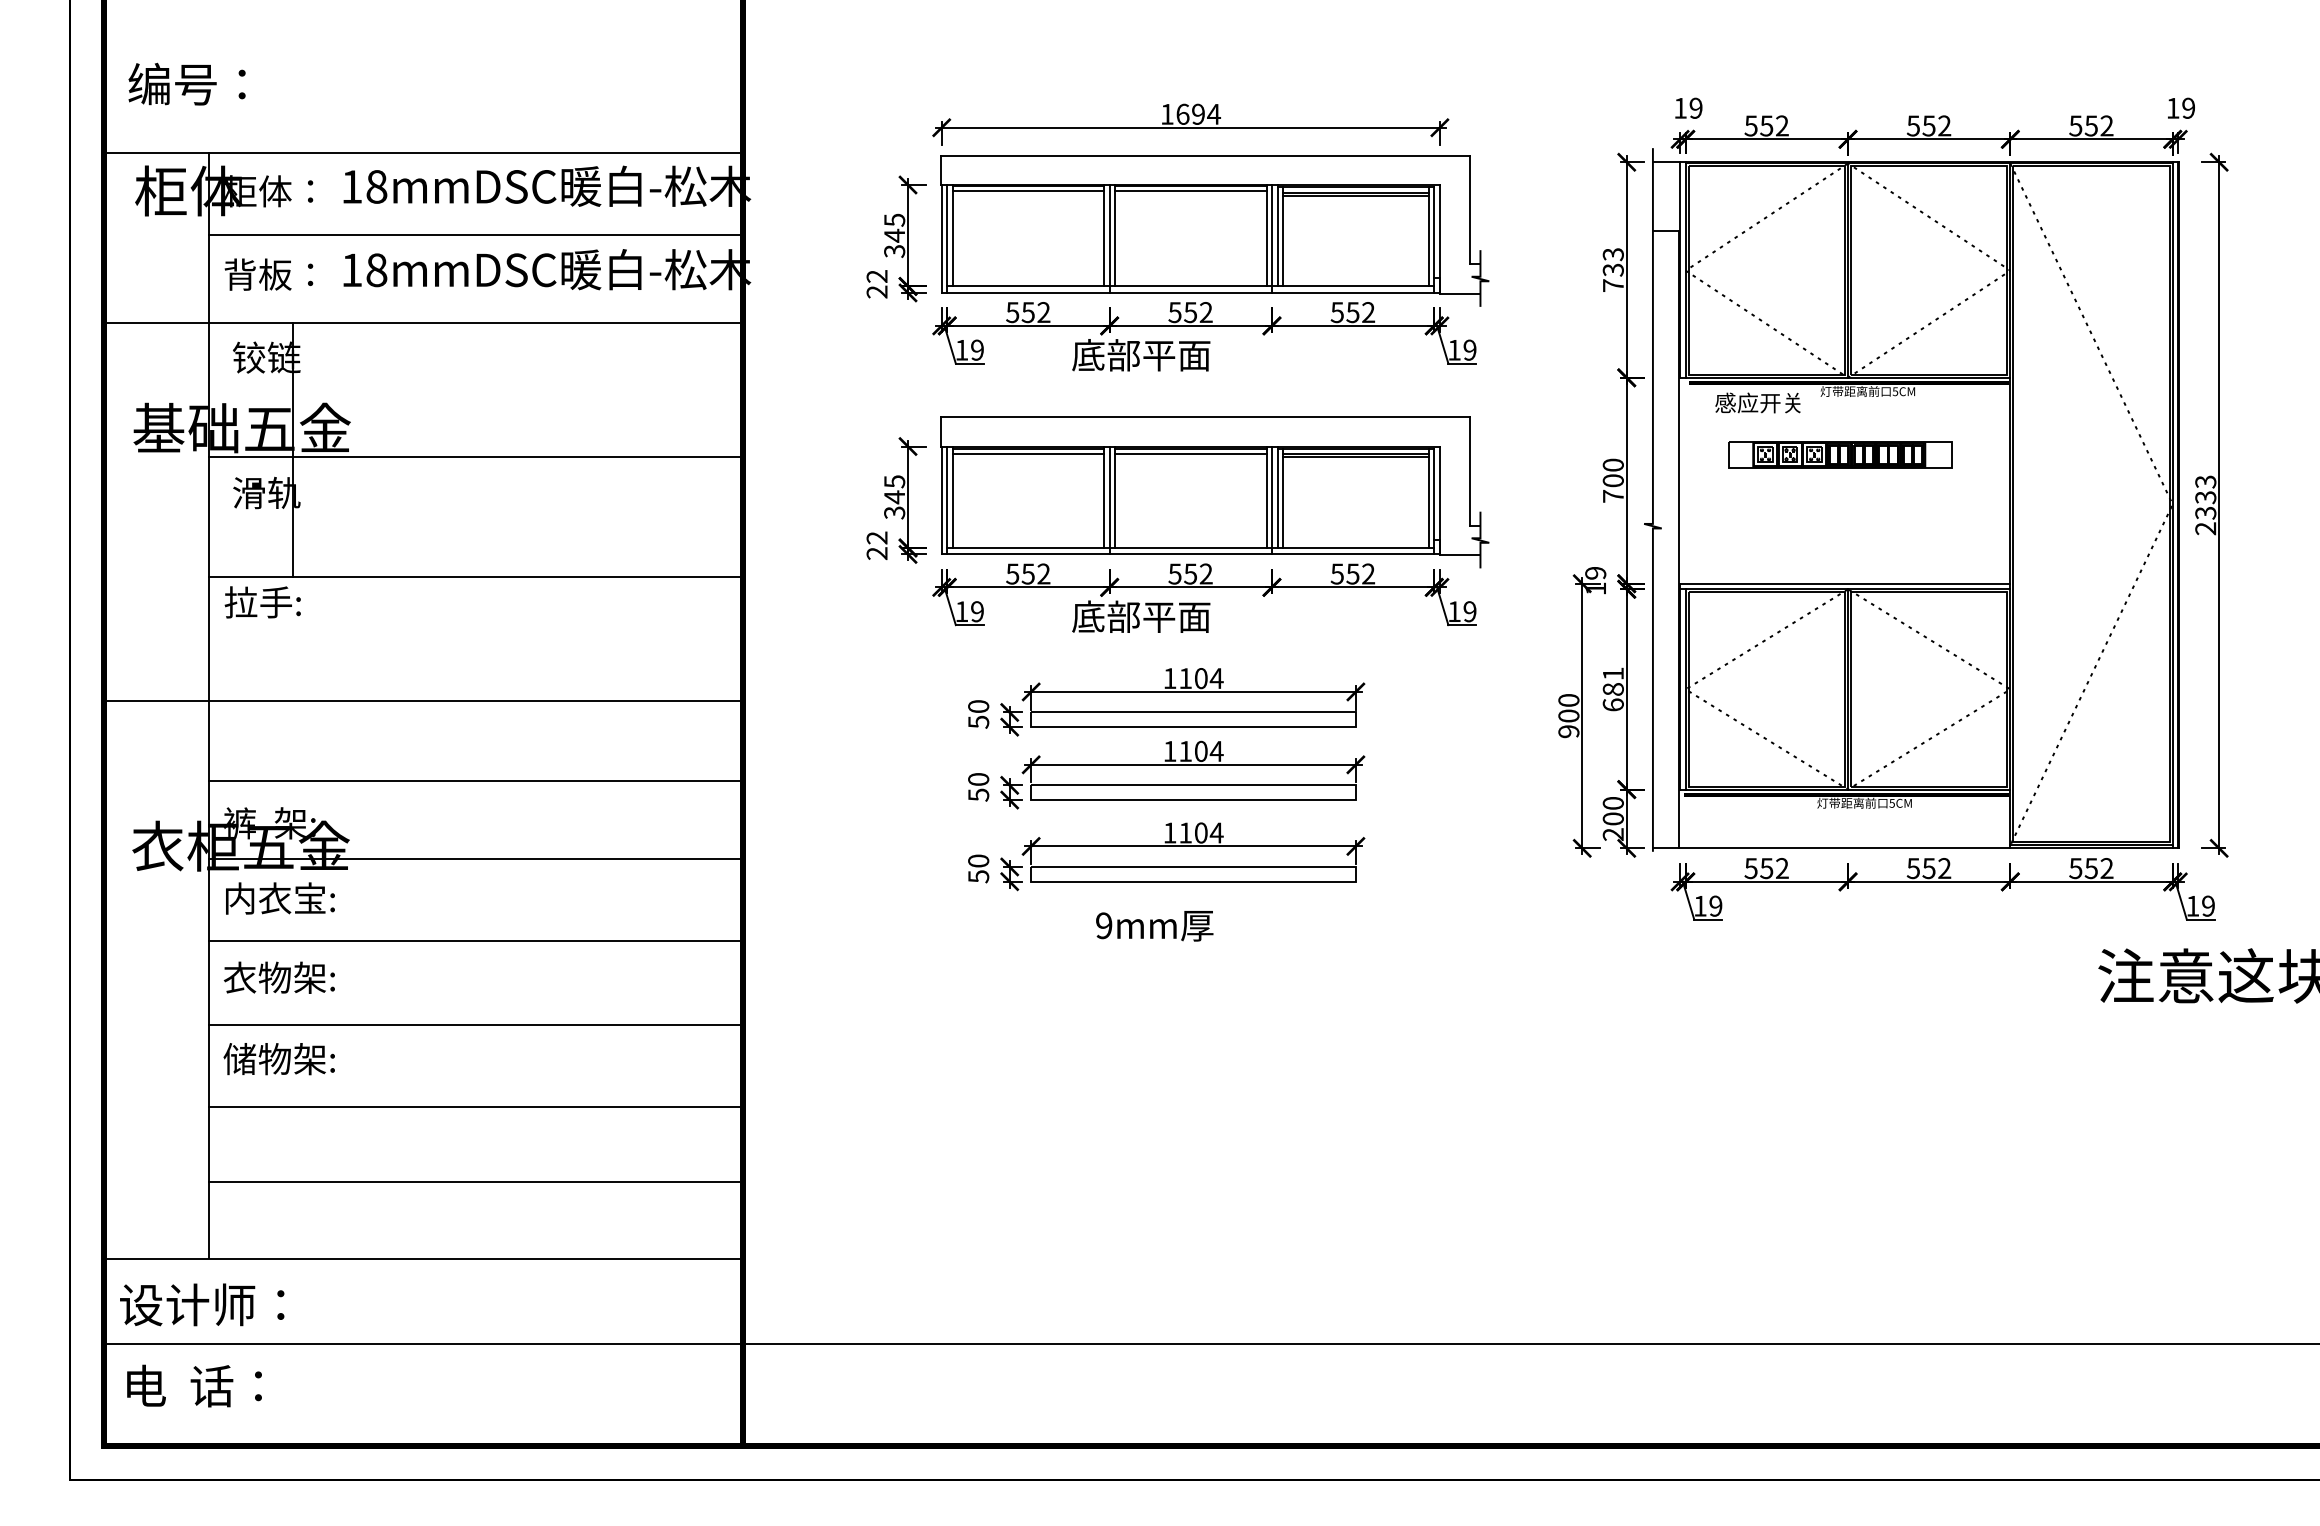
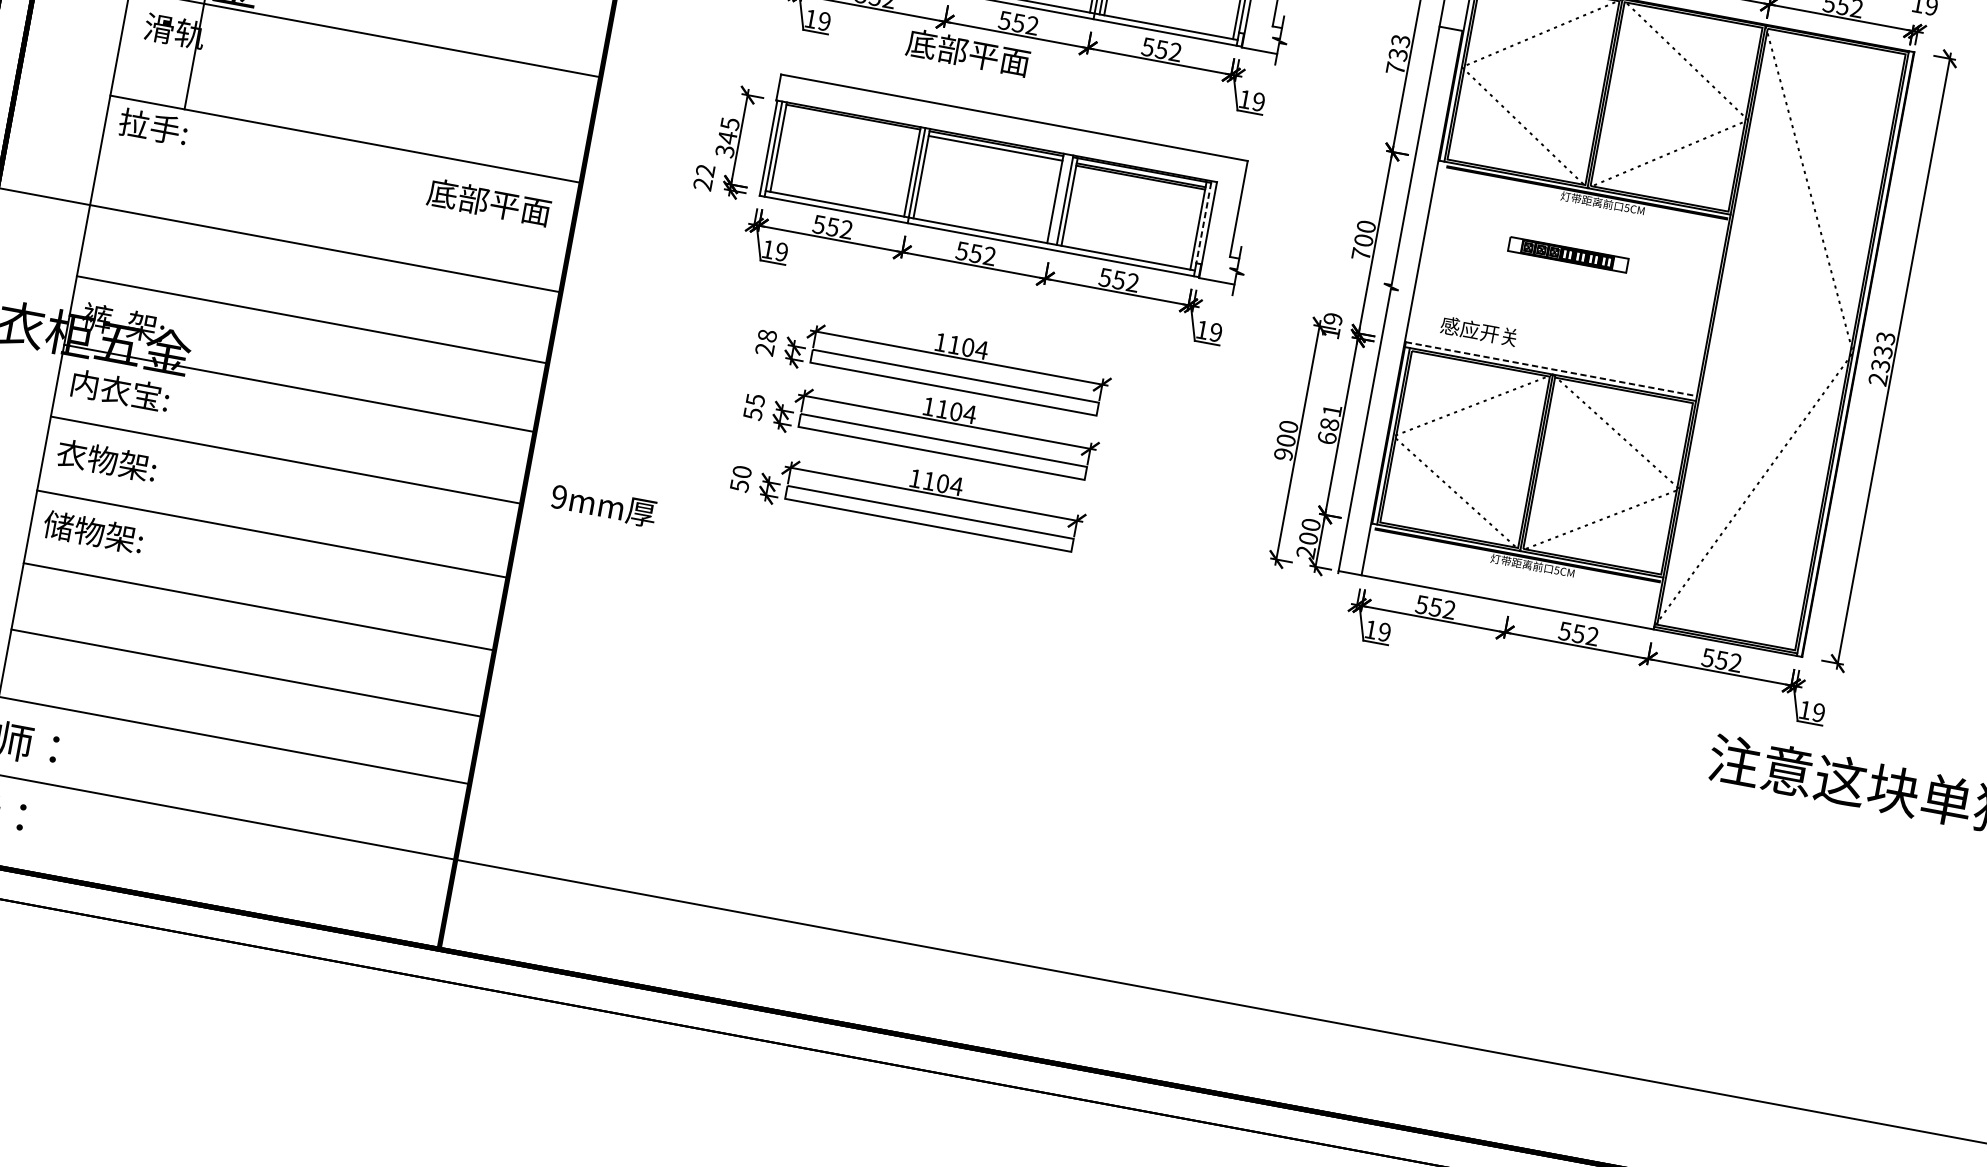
text: (1757, 402) -> (1478, 330), moved
line: (1028, 454) -> (852, 121), removed
part: (1840, 454) -> (1568, 254), size x0.6
line: (1434, 494) -> (1203, 223), solid -> dashed
line: (1271, 500) -> (1059, 202), removed
line: (1845, 583) -> (1551, 369), solid -> dashed
text: (1141, 616) -> (489, 202), moved
text: (978, 714) -> (766, 342), 50 -> 28
text: (978, 779) -> (755, 400), 50 -> 55
text: (1154, 926) -> (603, 506), moved

